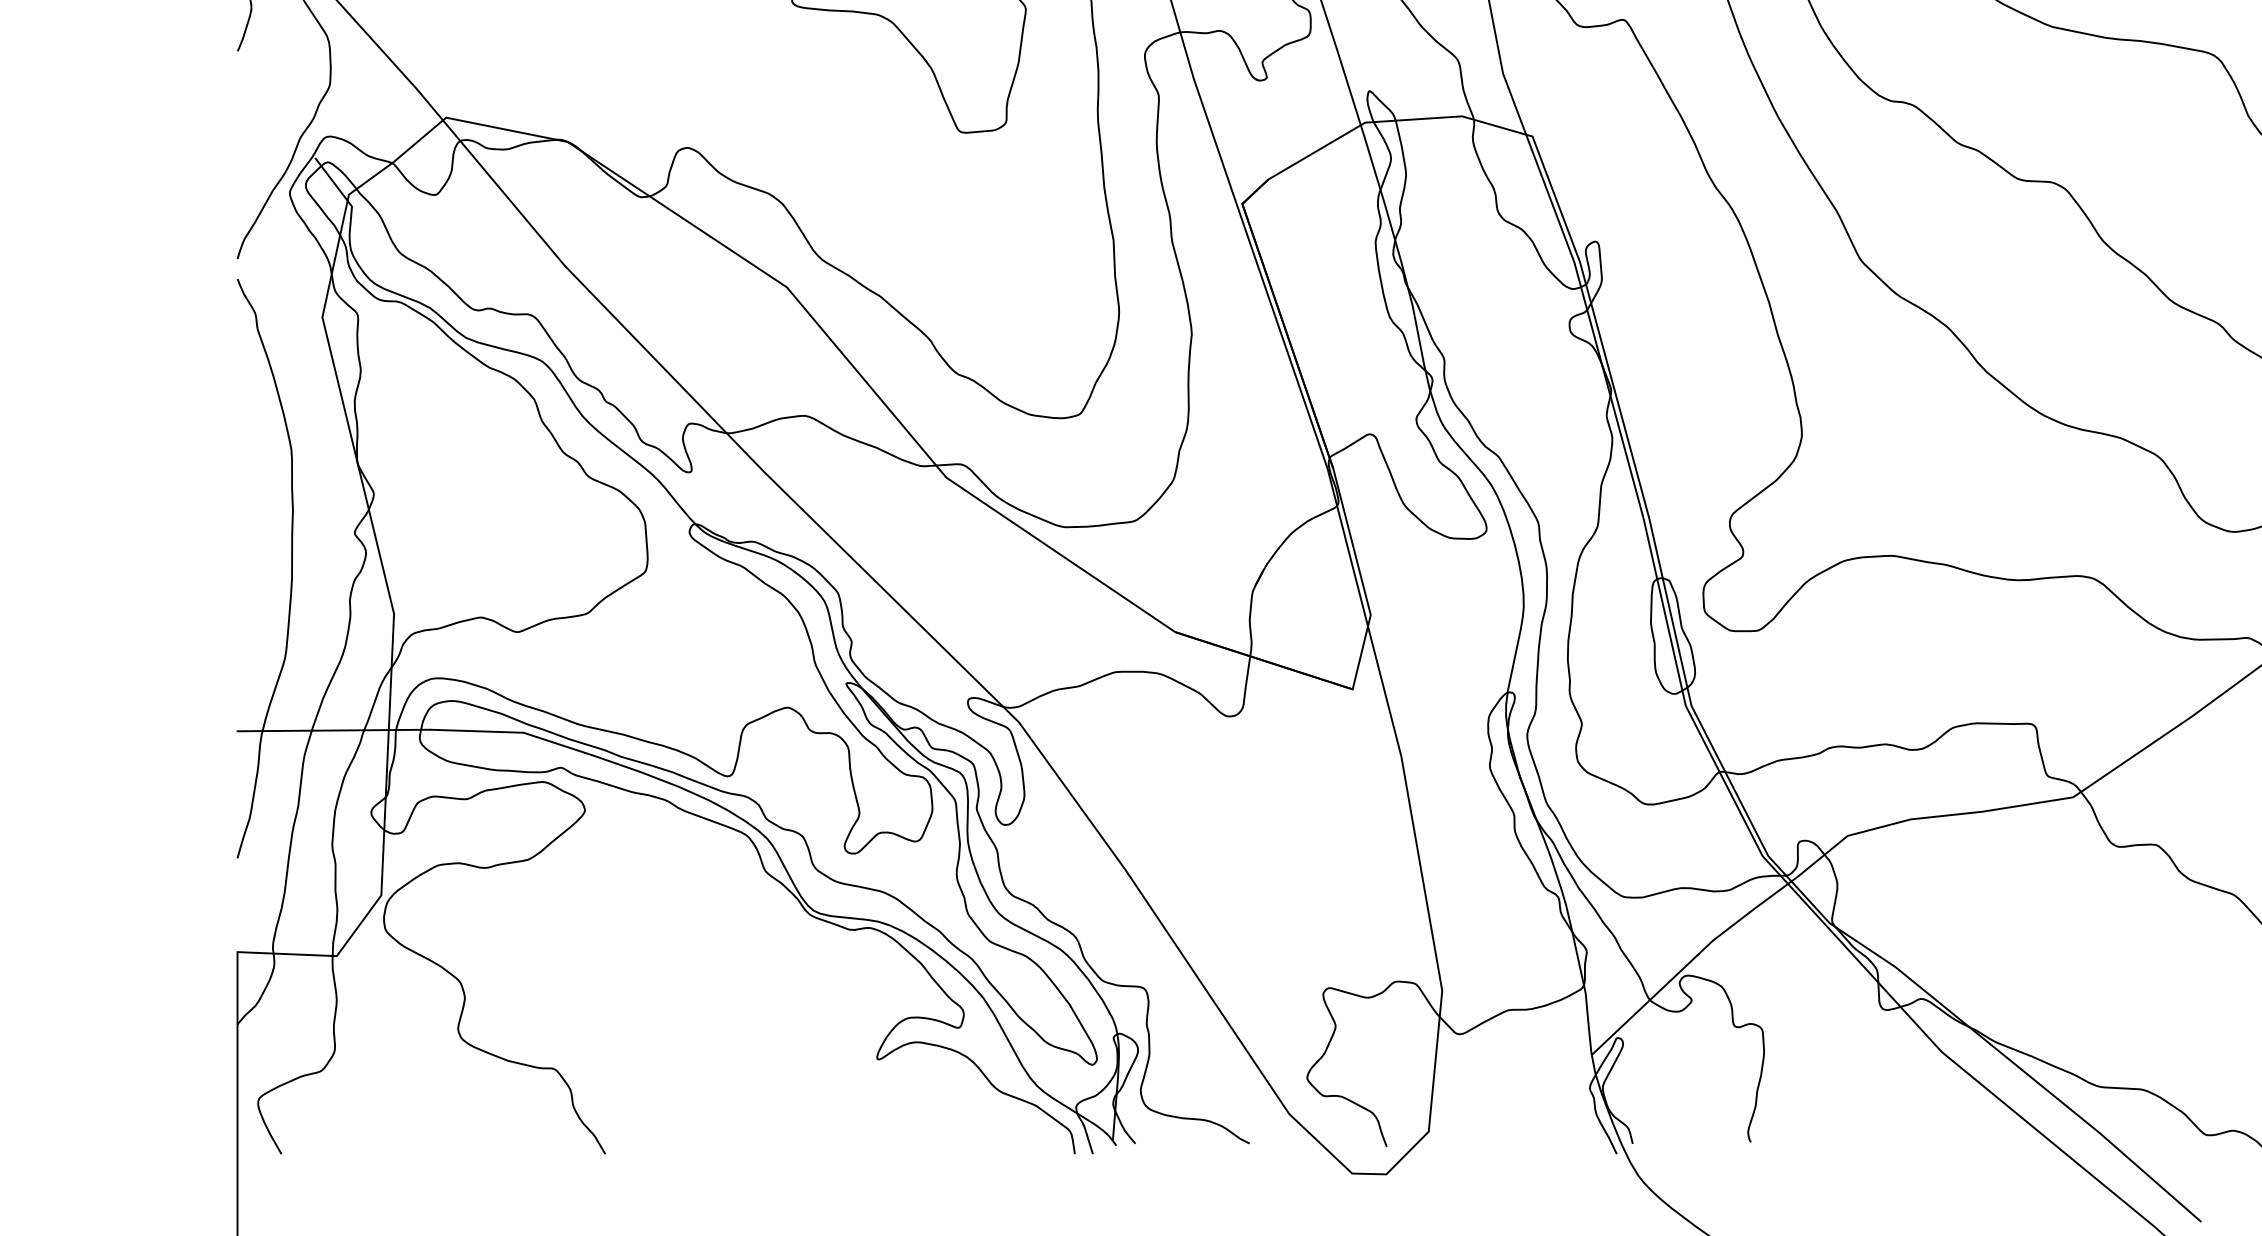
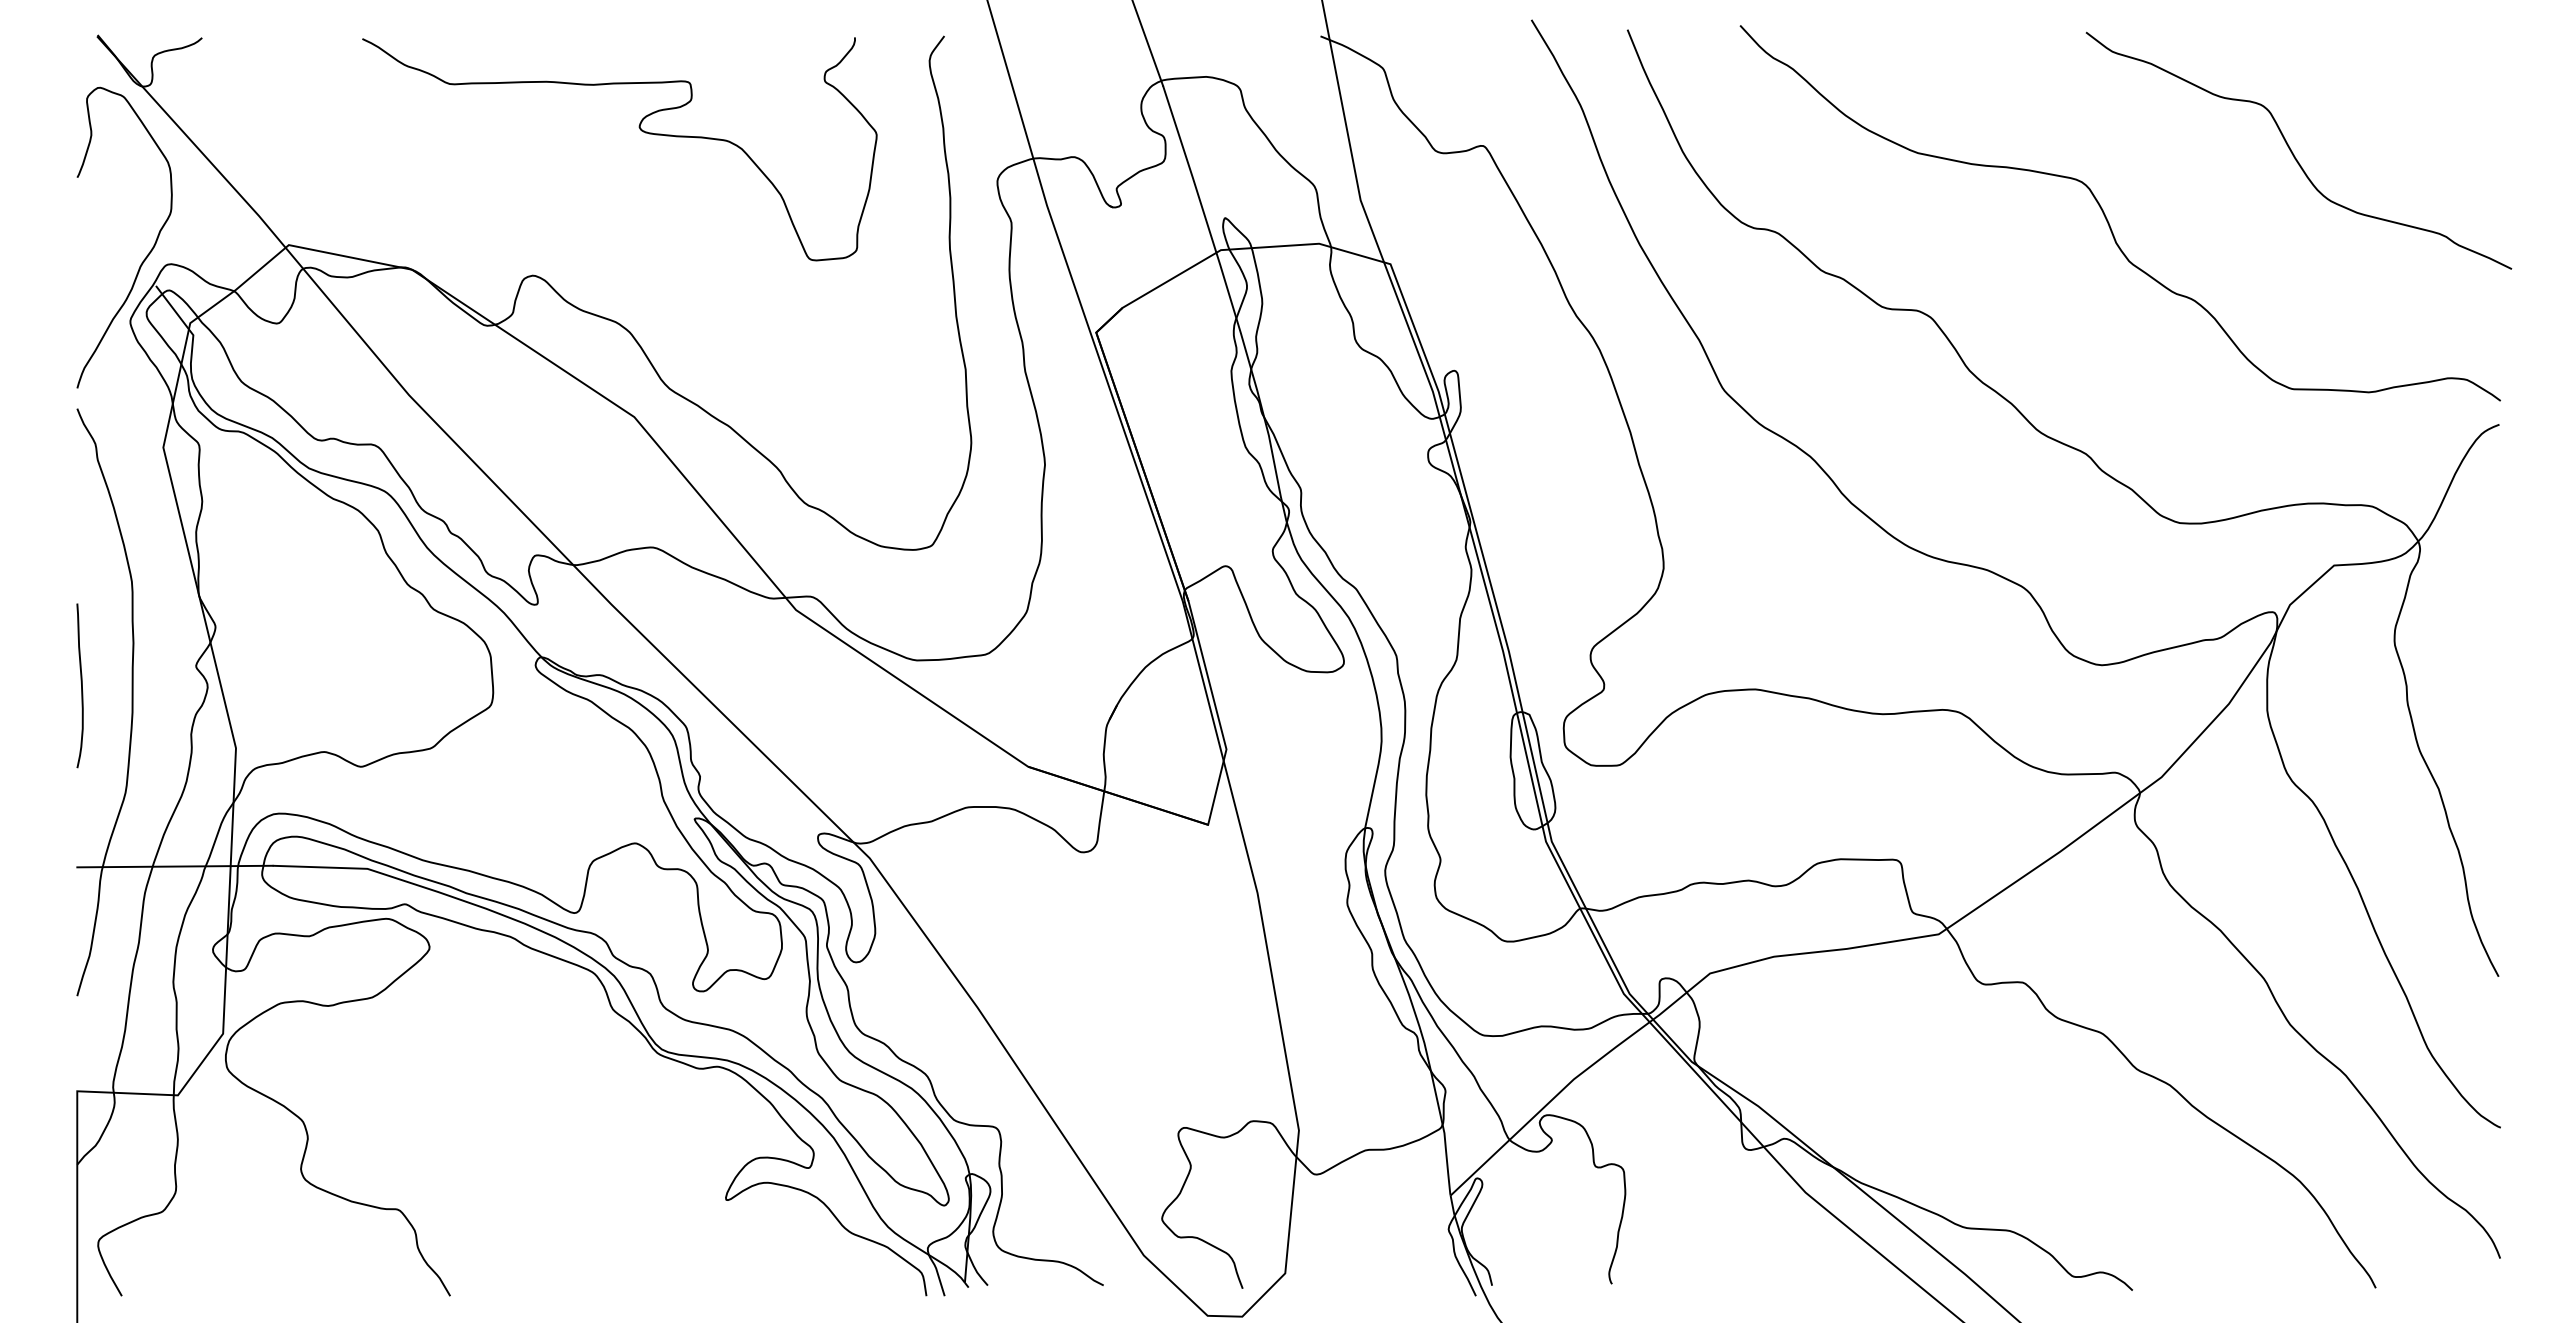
curve: (241, 551) -> (81, 685), added

